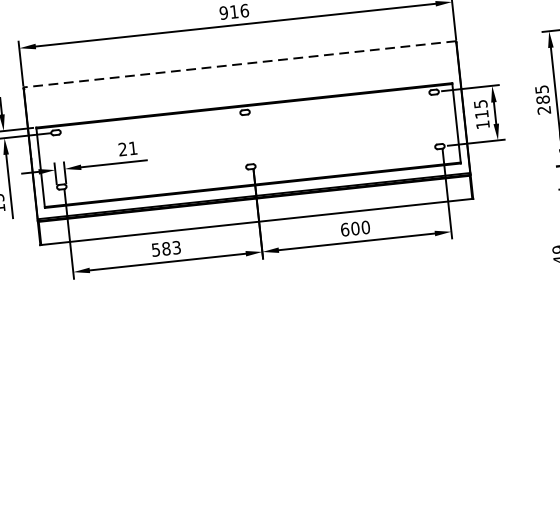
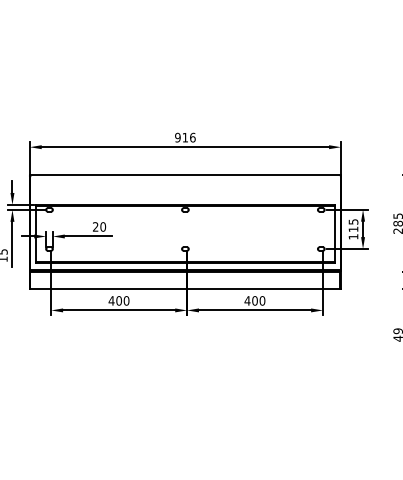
line: (238, 64) -> (184, 175), dashed -> solid
text: (133, 147) -> (103, 226), 21 -> 20
text: (344, 229) -> (247, 300), 600 -> 400
text: (165, 248) -> (118, 300), 583 -> 400

